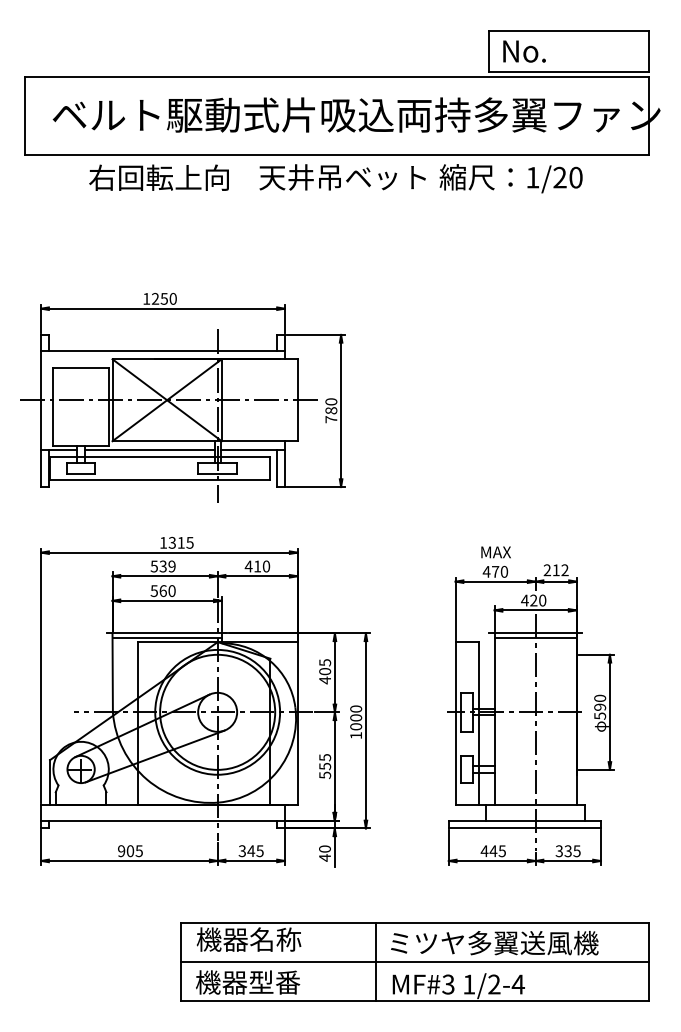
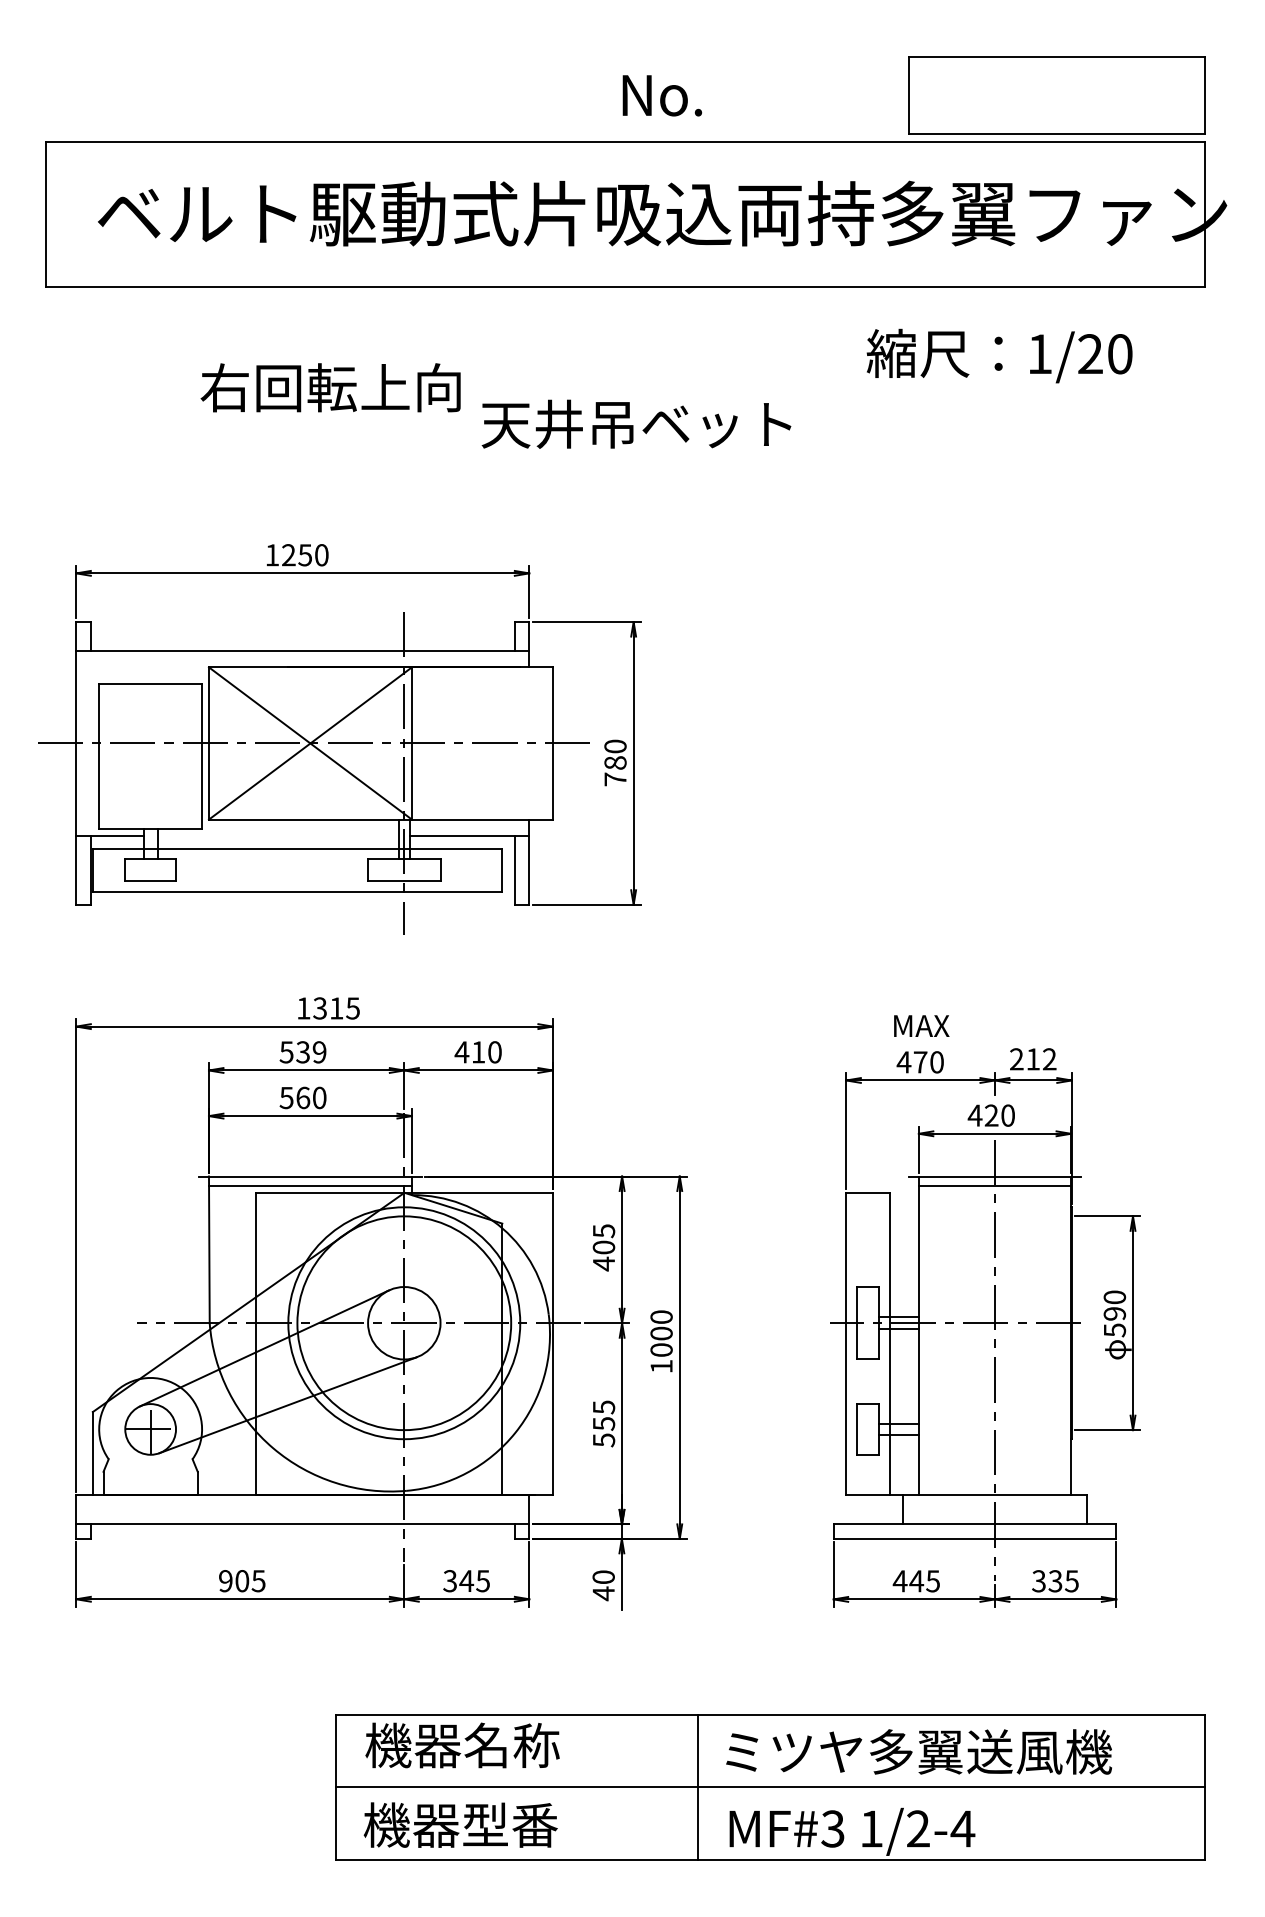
text: (524, 51) -> (662, 95), moved
text: (158, 177) -> (329, 387), moved
text: (342, 177) -> (636, 424), moved
text: (510, 178) -> (998, 355), moved
line: (149, 450) -> (277, 836), removed

